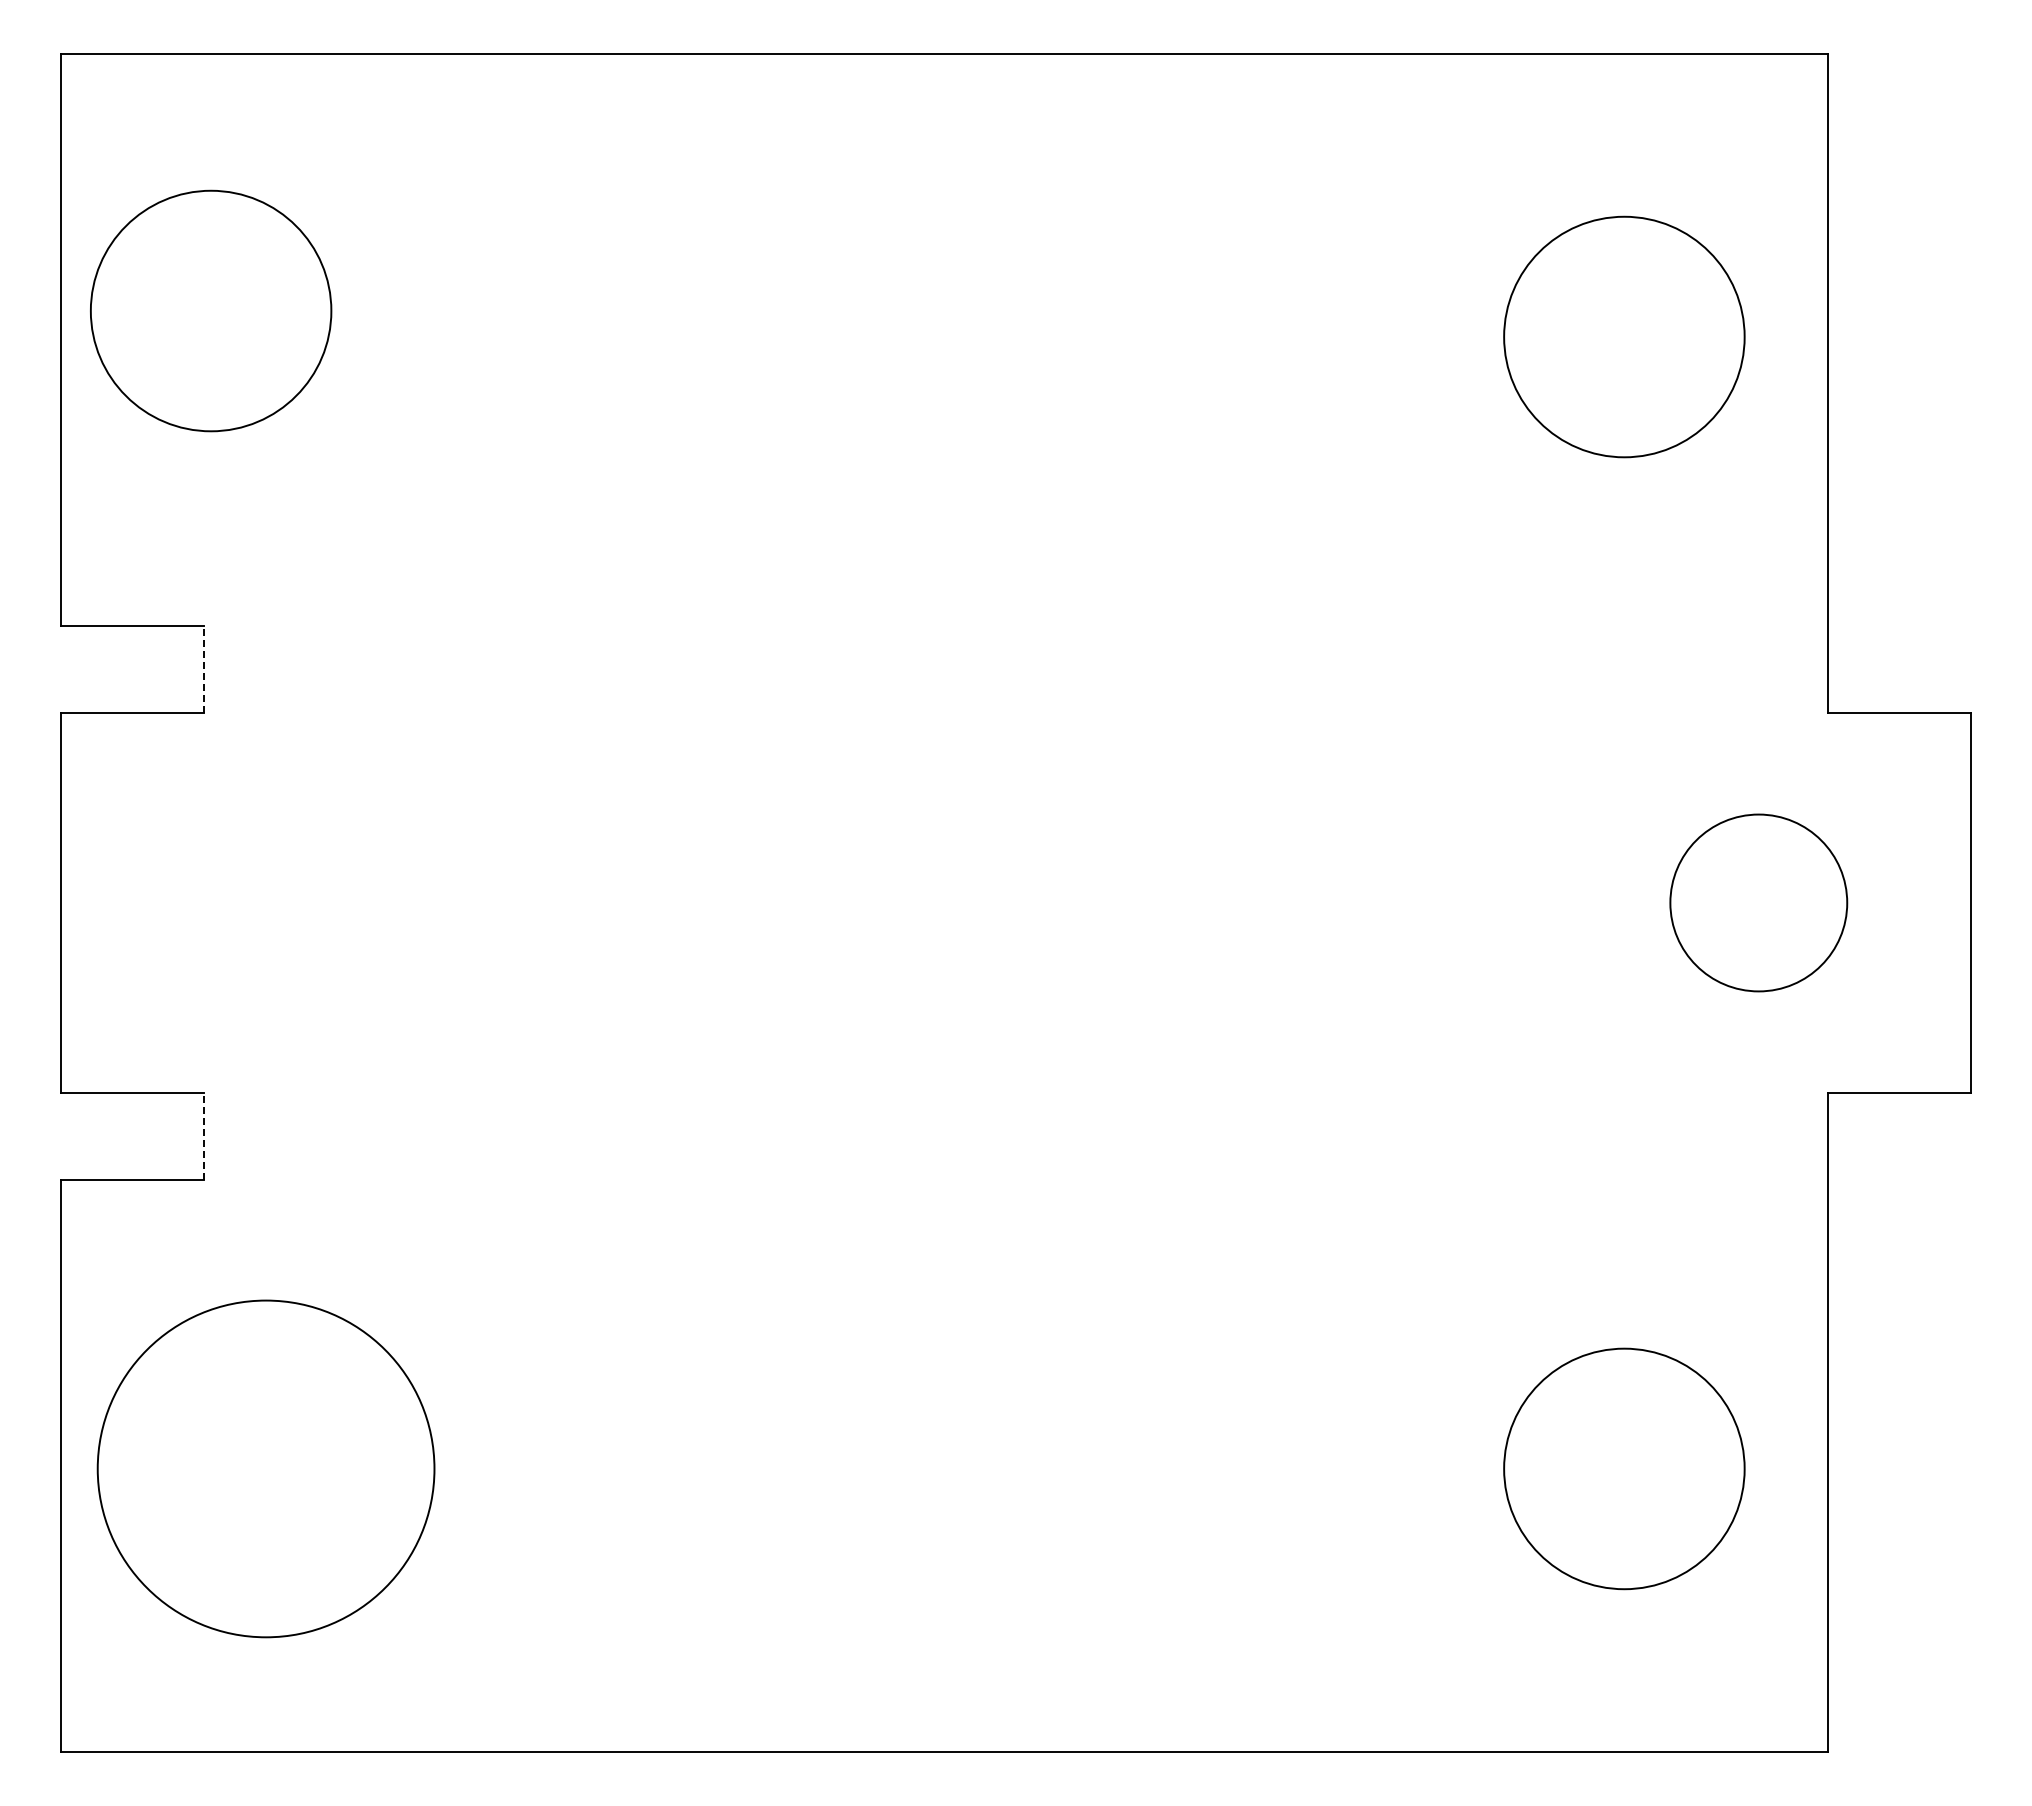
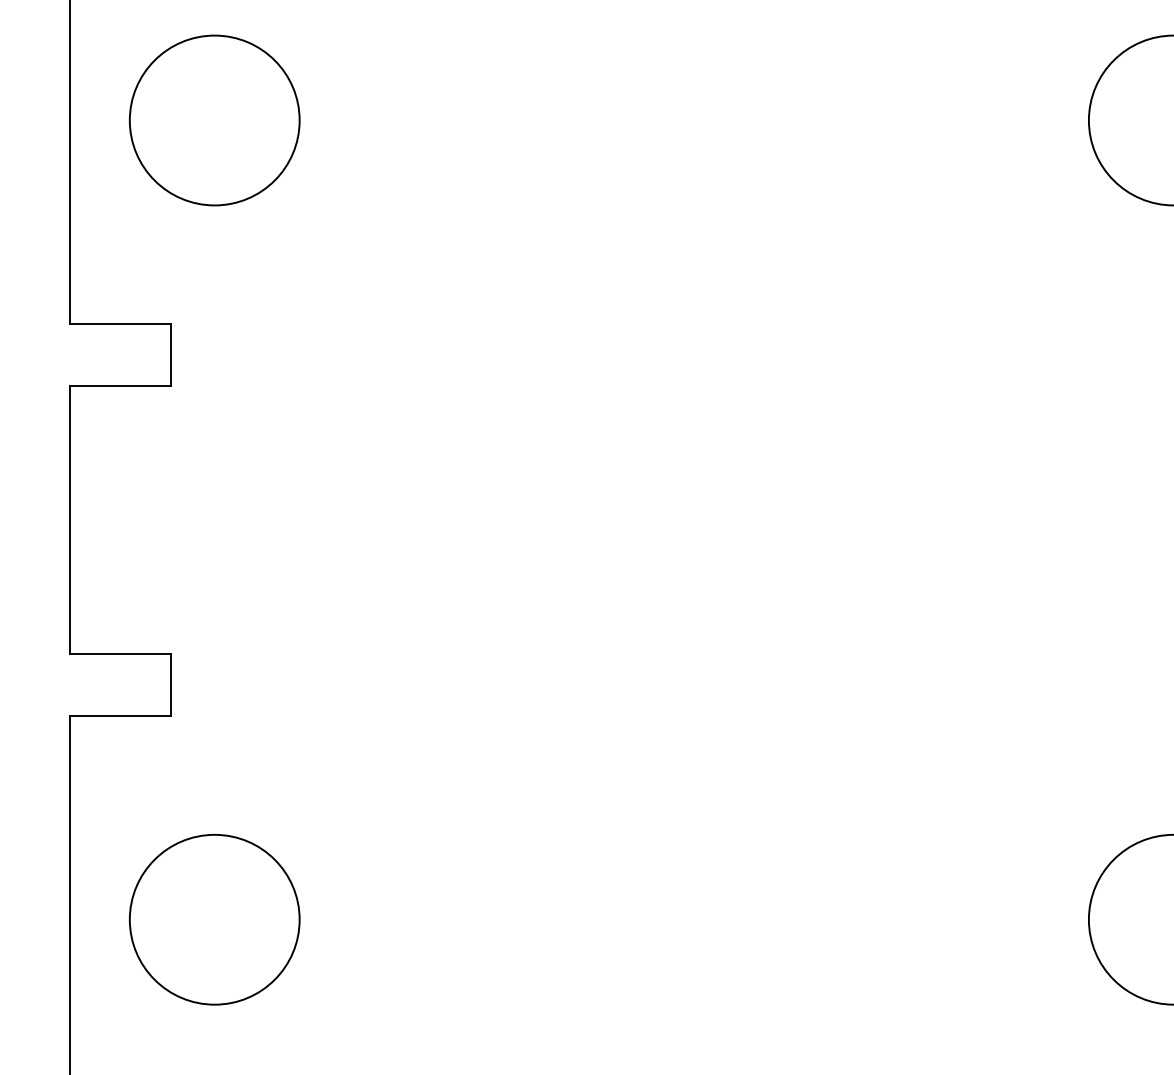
circle: (211, 310) -> (215, 120), moved
line: (203, 669) -> (170, 355), dashed -> solid
line: (203, 1136) -> (170, 685), dashed -> solid
circle: (265, 1468) -> (214, 919), size x0.71

